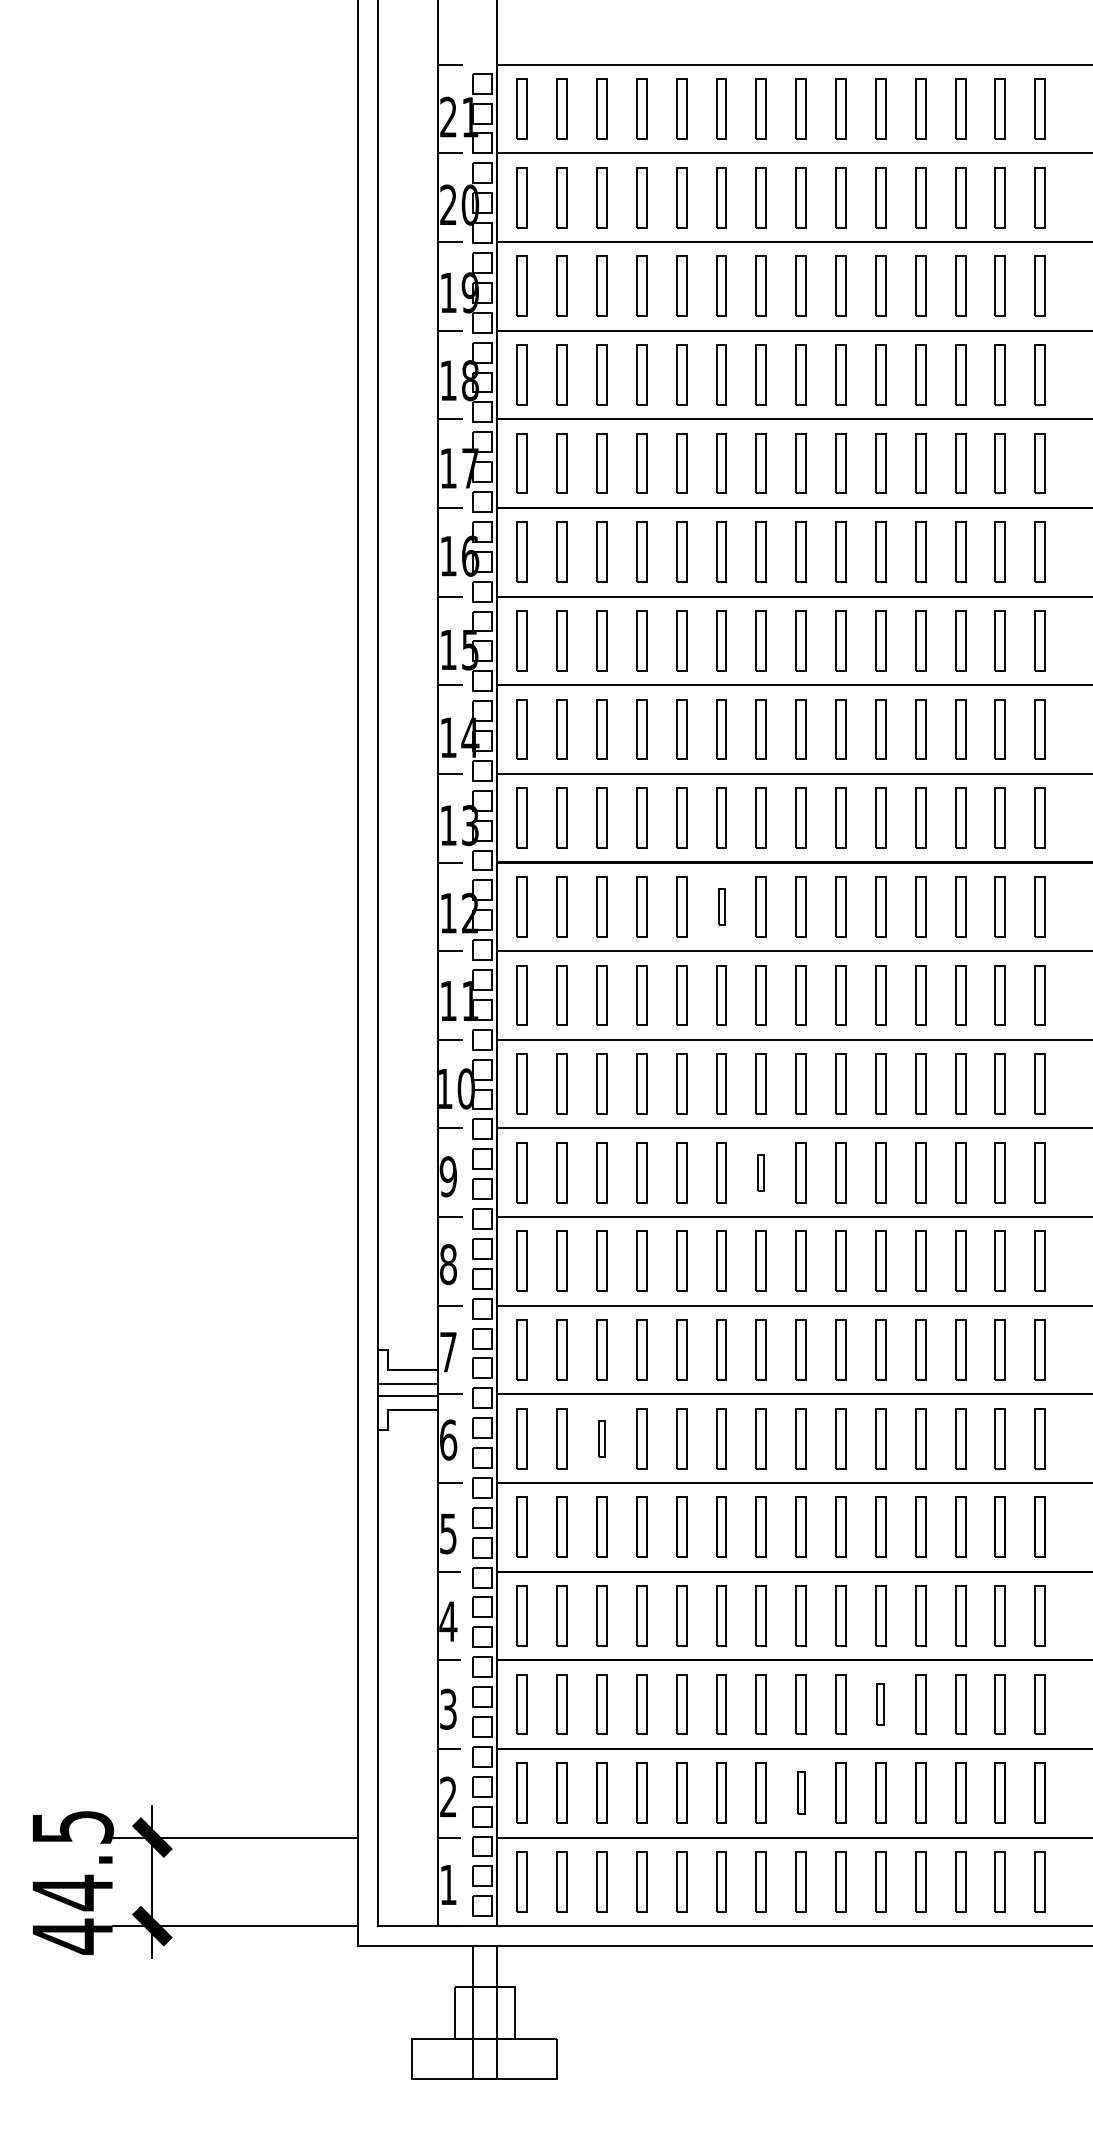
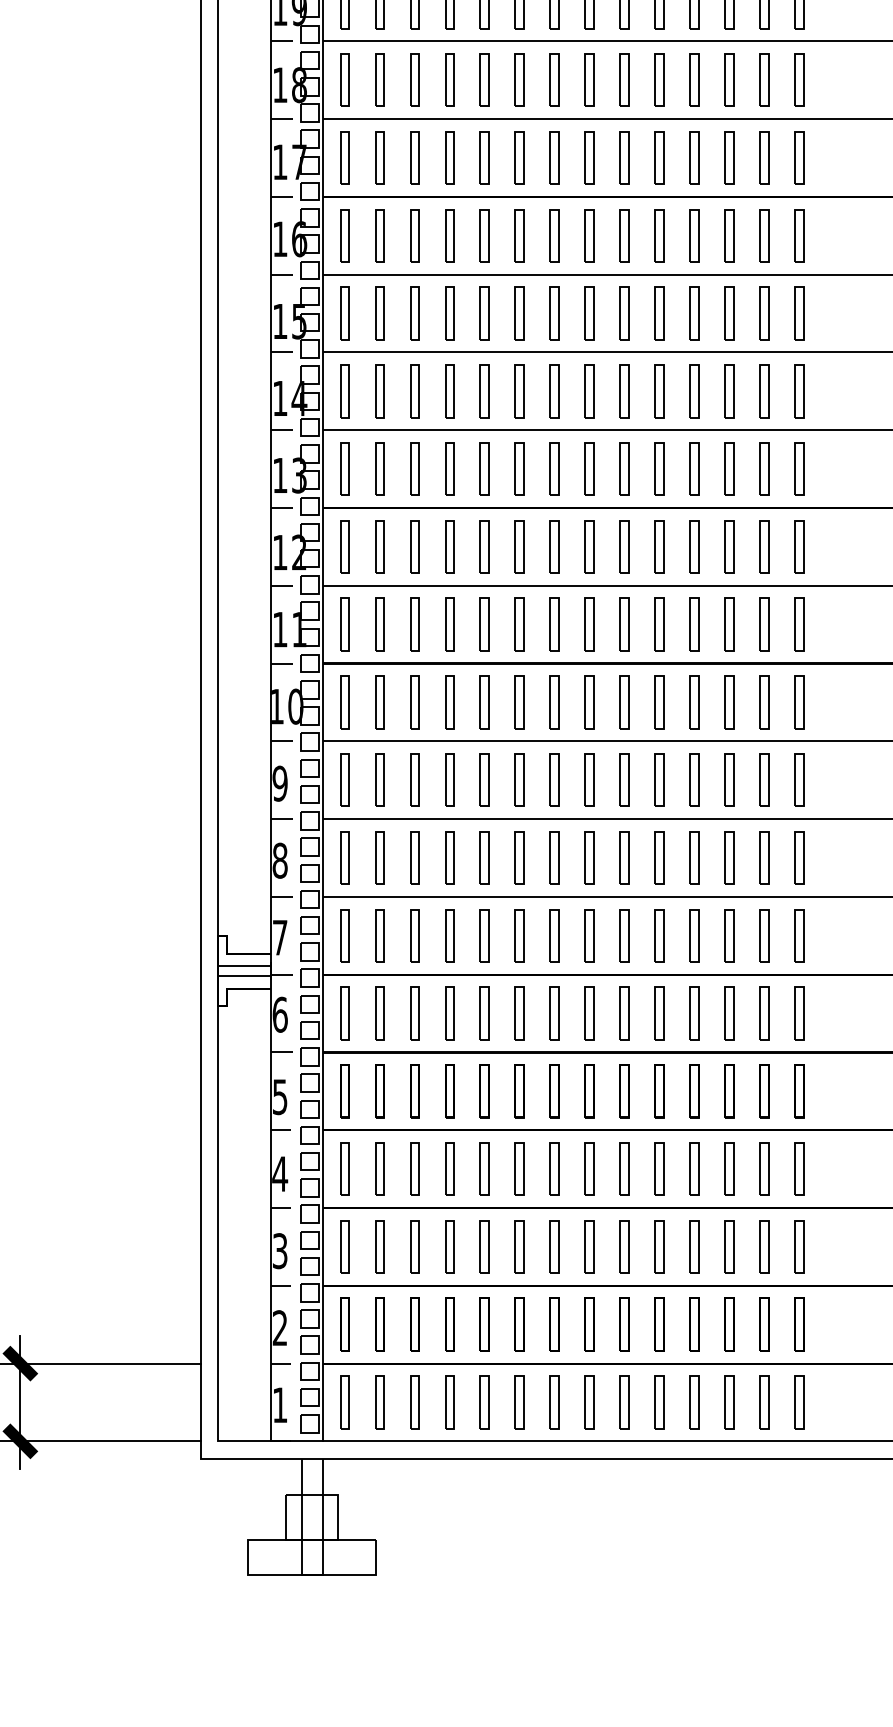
part: (721, 906) -> (519, 546), size x1.67
part: (760, 1172) -> (554, 780), size x1.67
part: (601, 1438) -> (414, 1013), size x1.67
part: (880, 1704) -> (659, 1246), size x1.43
part: (800, 1792) -> (589, 1324), size x1.43

